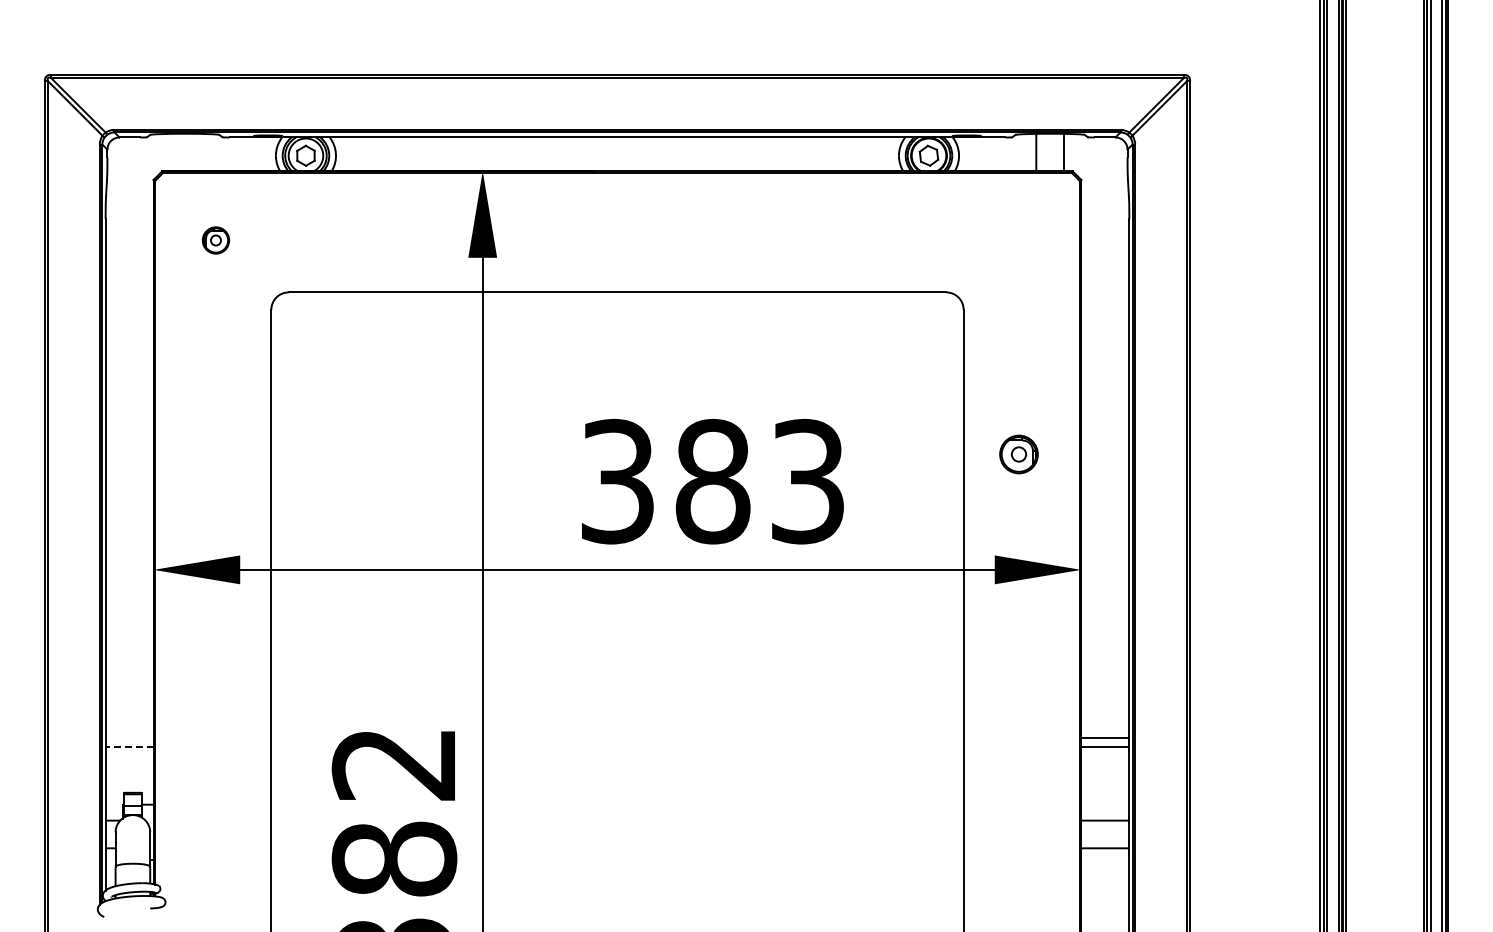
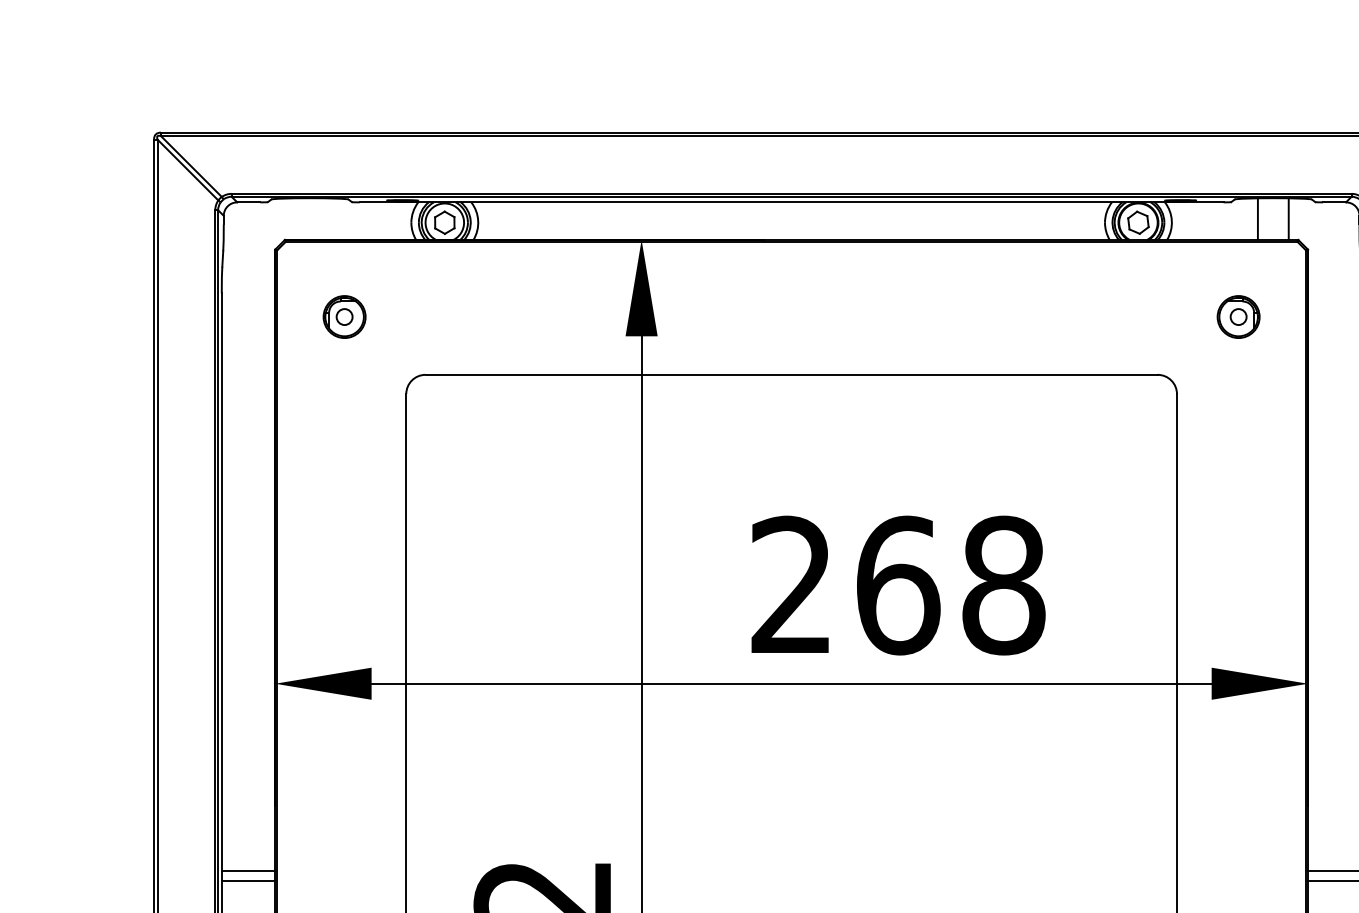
part: (215, 240) -> (344, 317), size x1.43
part: (1018, 454) -> (1238, 317), moved
text: (713, 481) -> (898, 585), 383 -> 268
line: (129, 738) -> (248, 871), added
line: (129, 746) -> (248, 880), dashed -> solid

